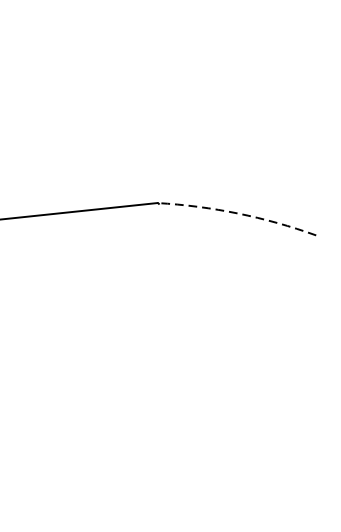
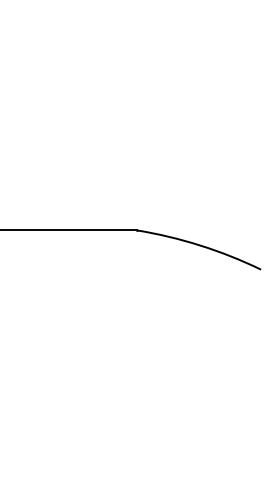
arc: (238, 213) -> (200, 245), dashed -> solid

